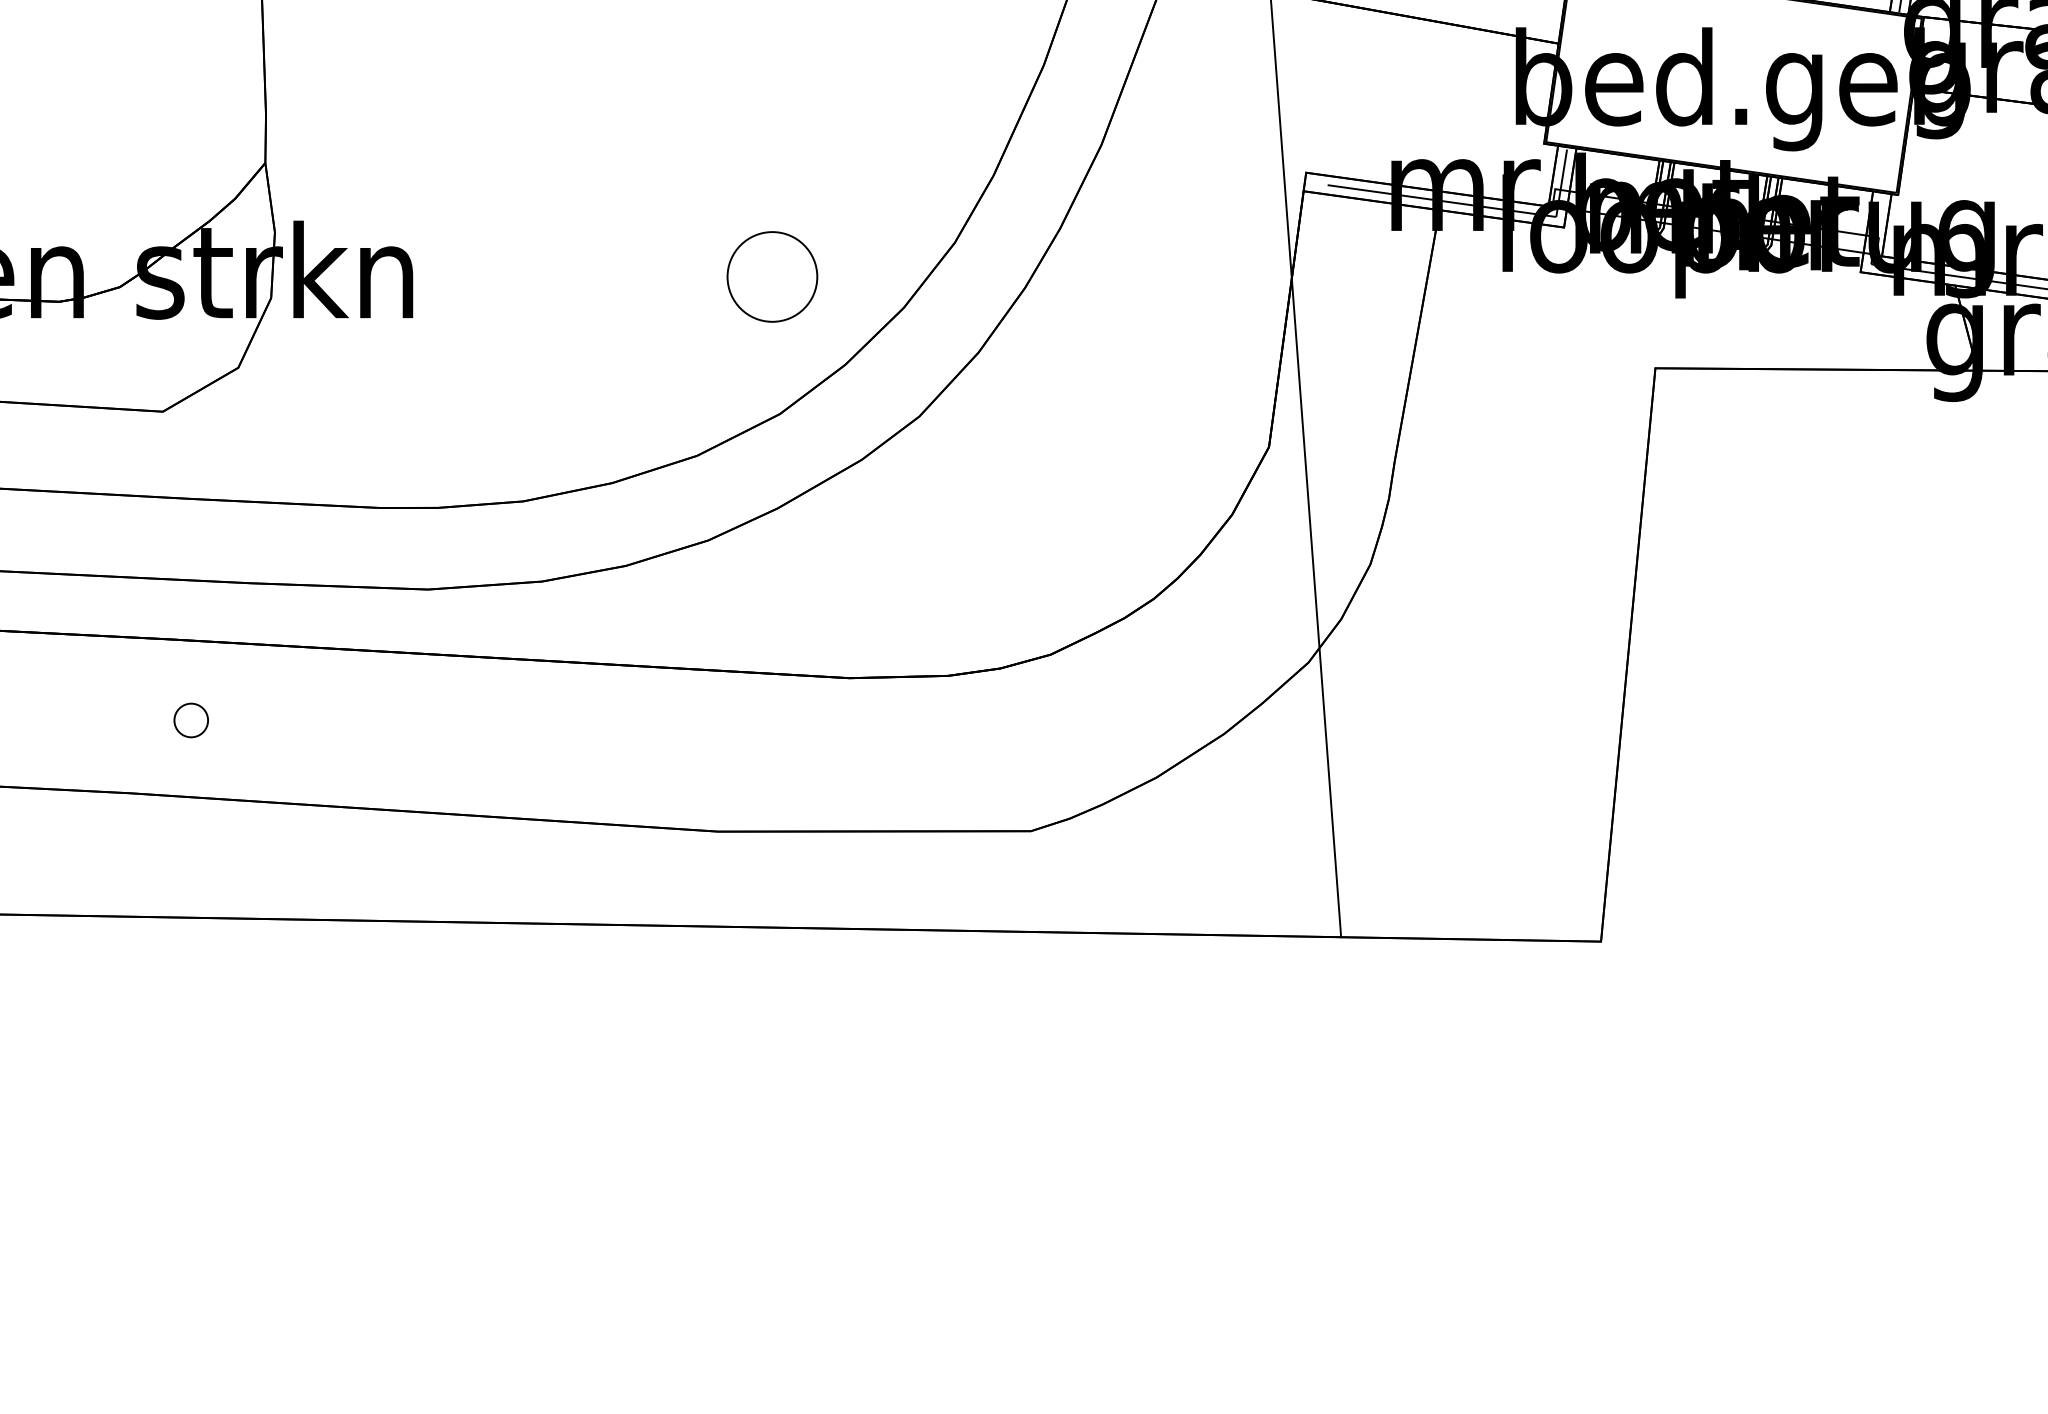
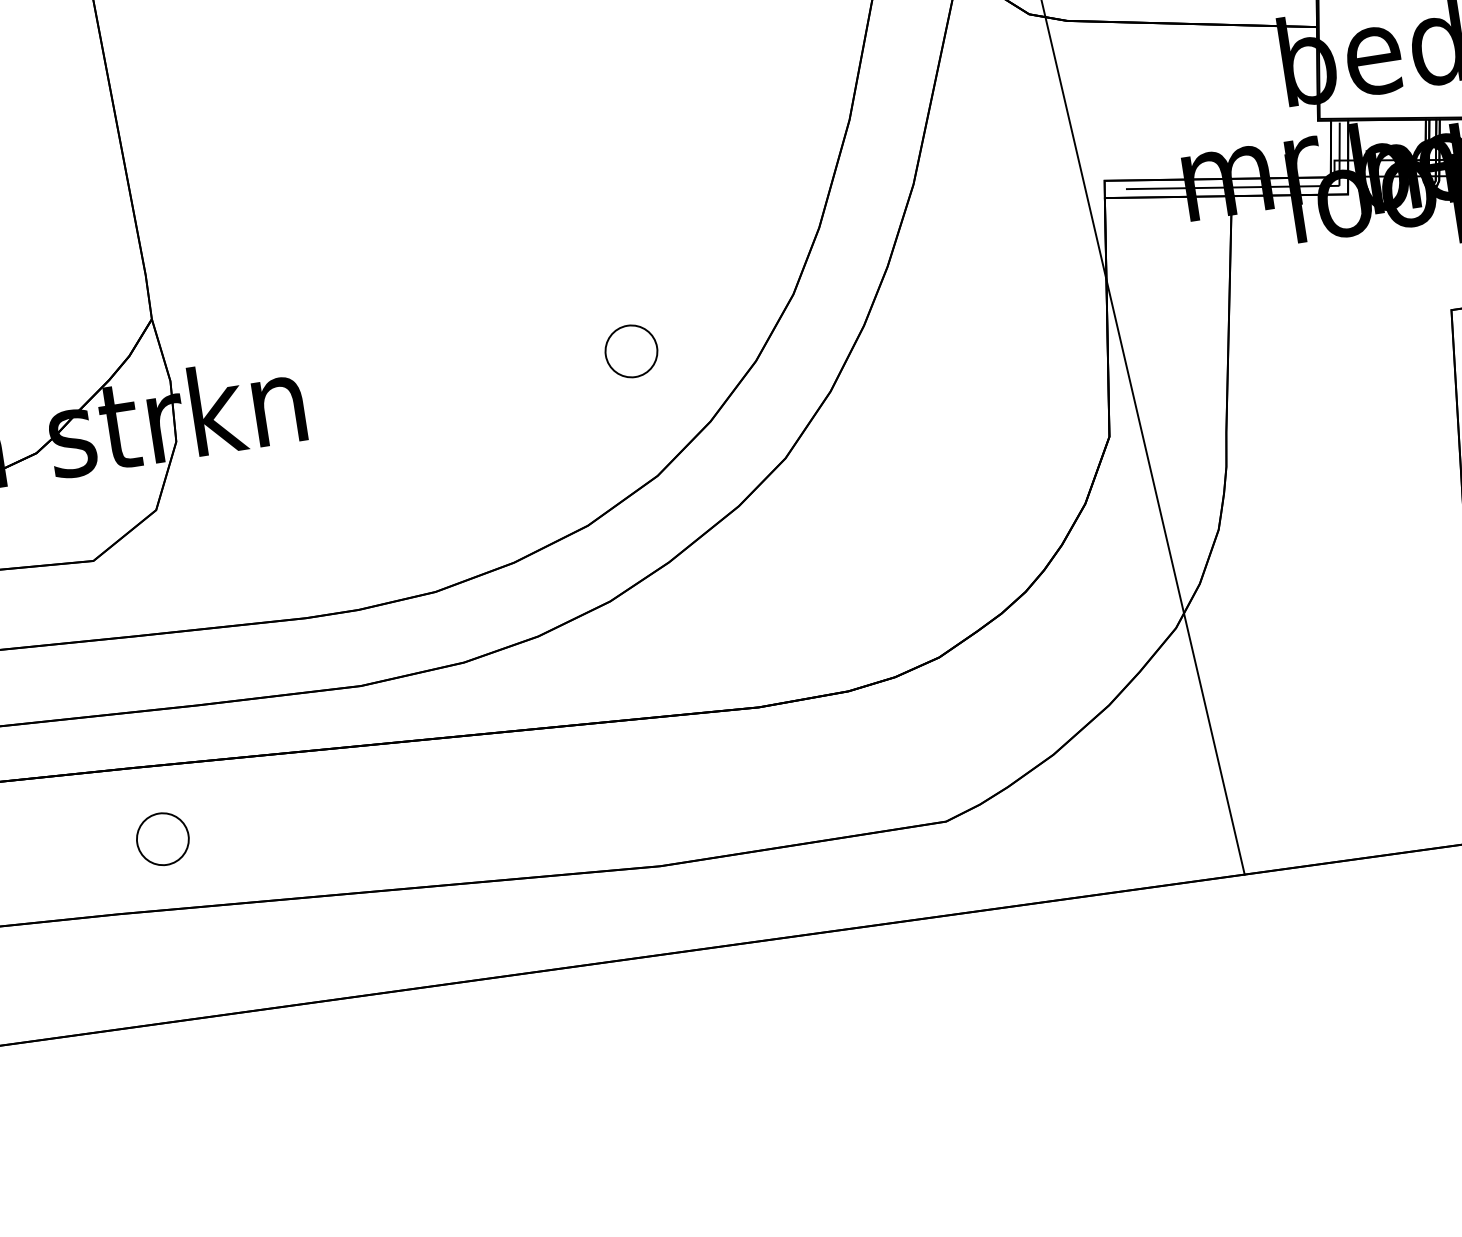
part: (772, 276) -> (631, 351), size x0.62
part: (191, 720) -> (163, 839), size x1.67

